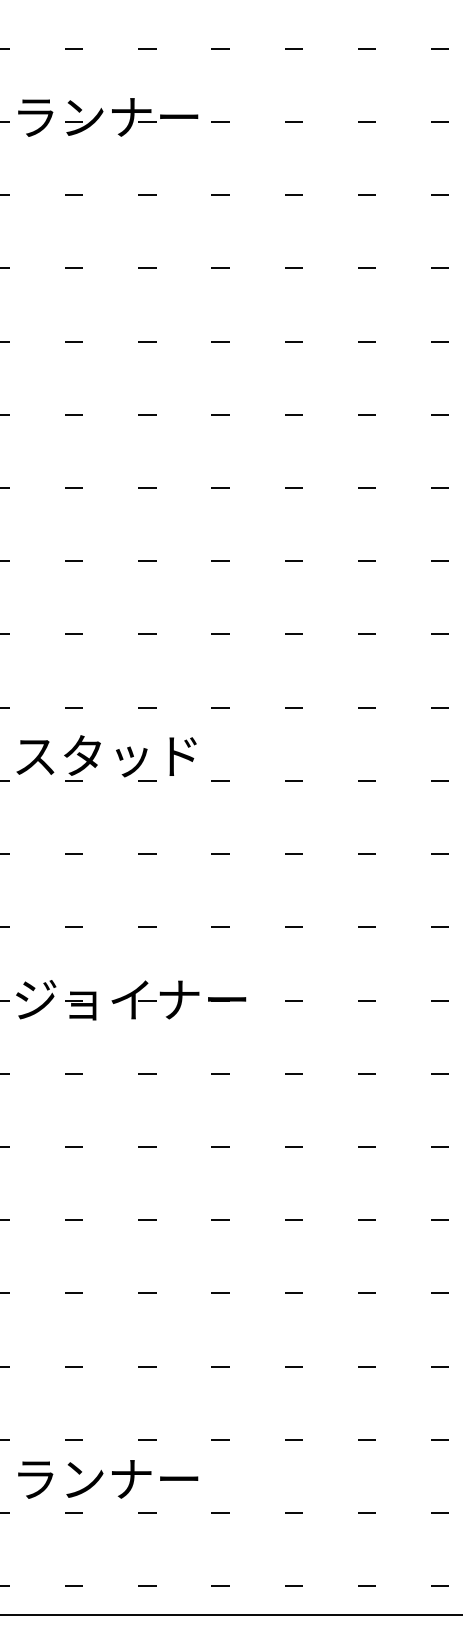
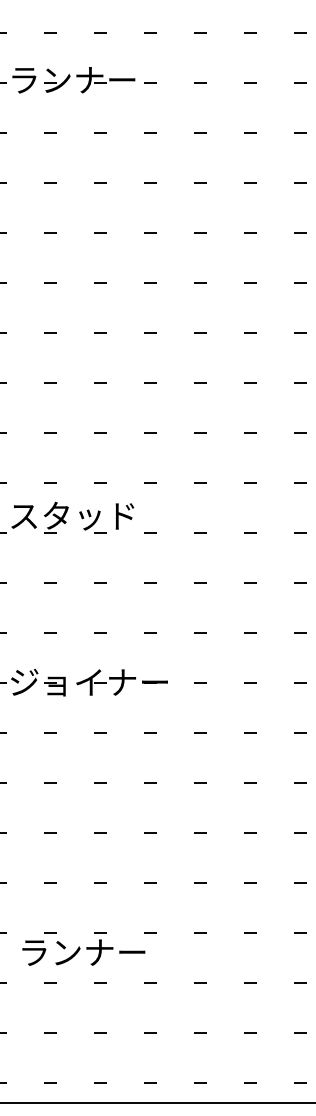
text: (107, 1479) -> (83, 952), moved

